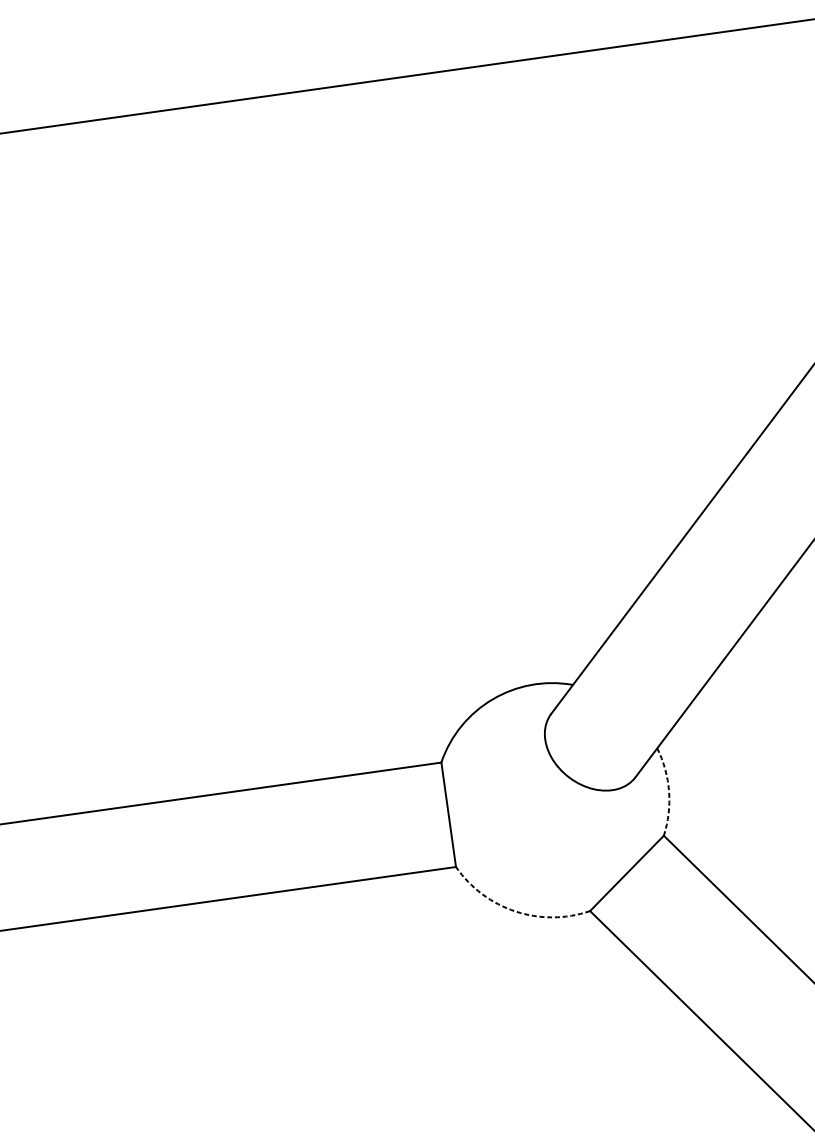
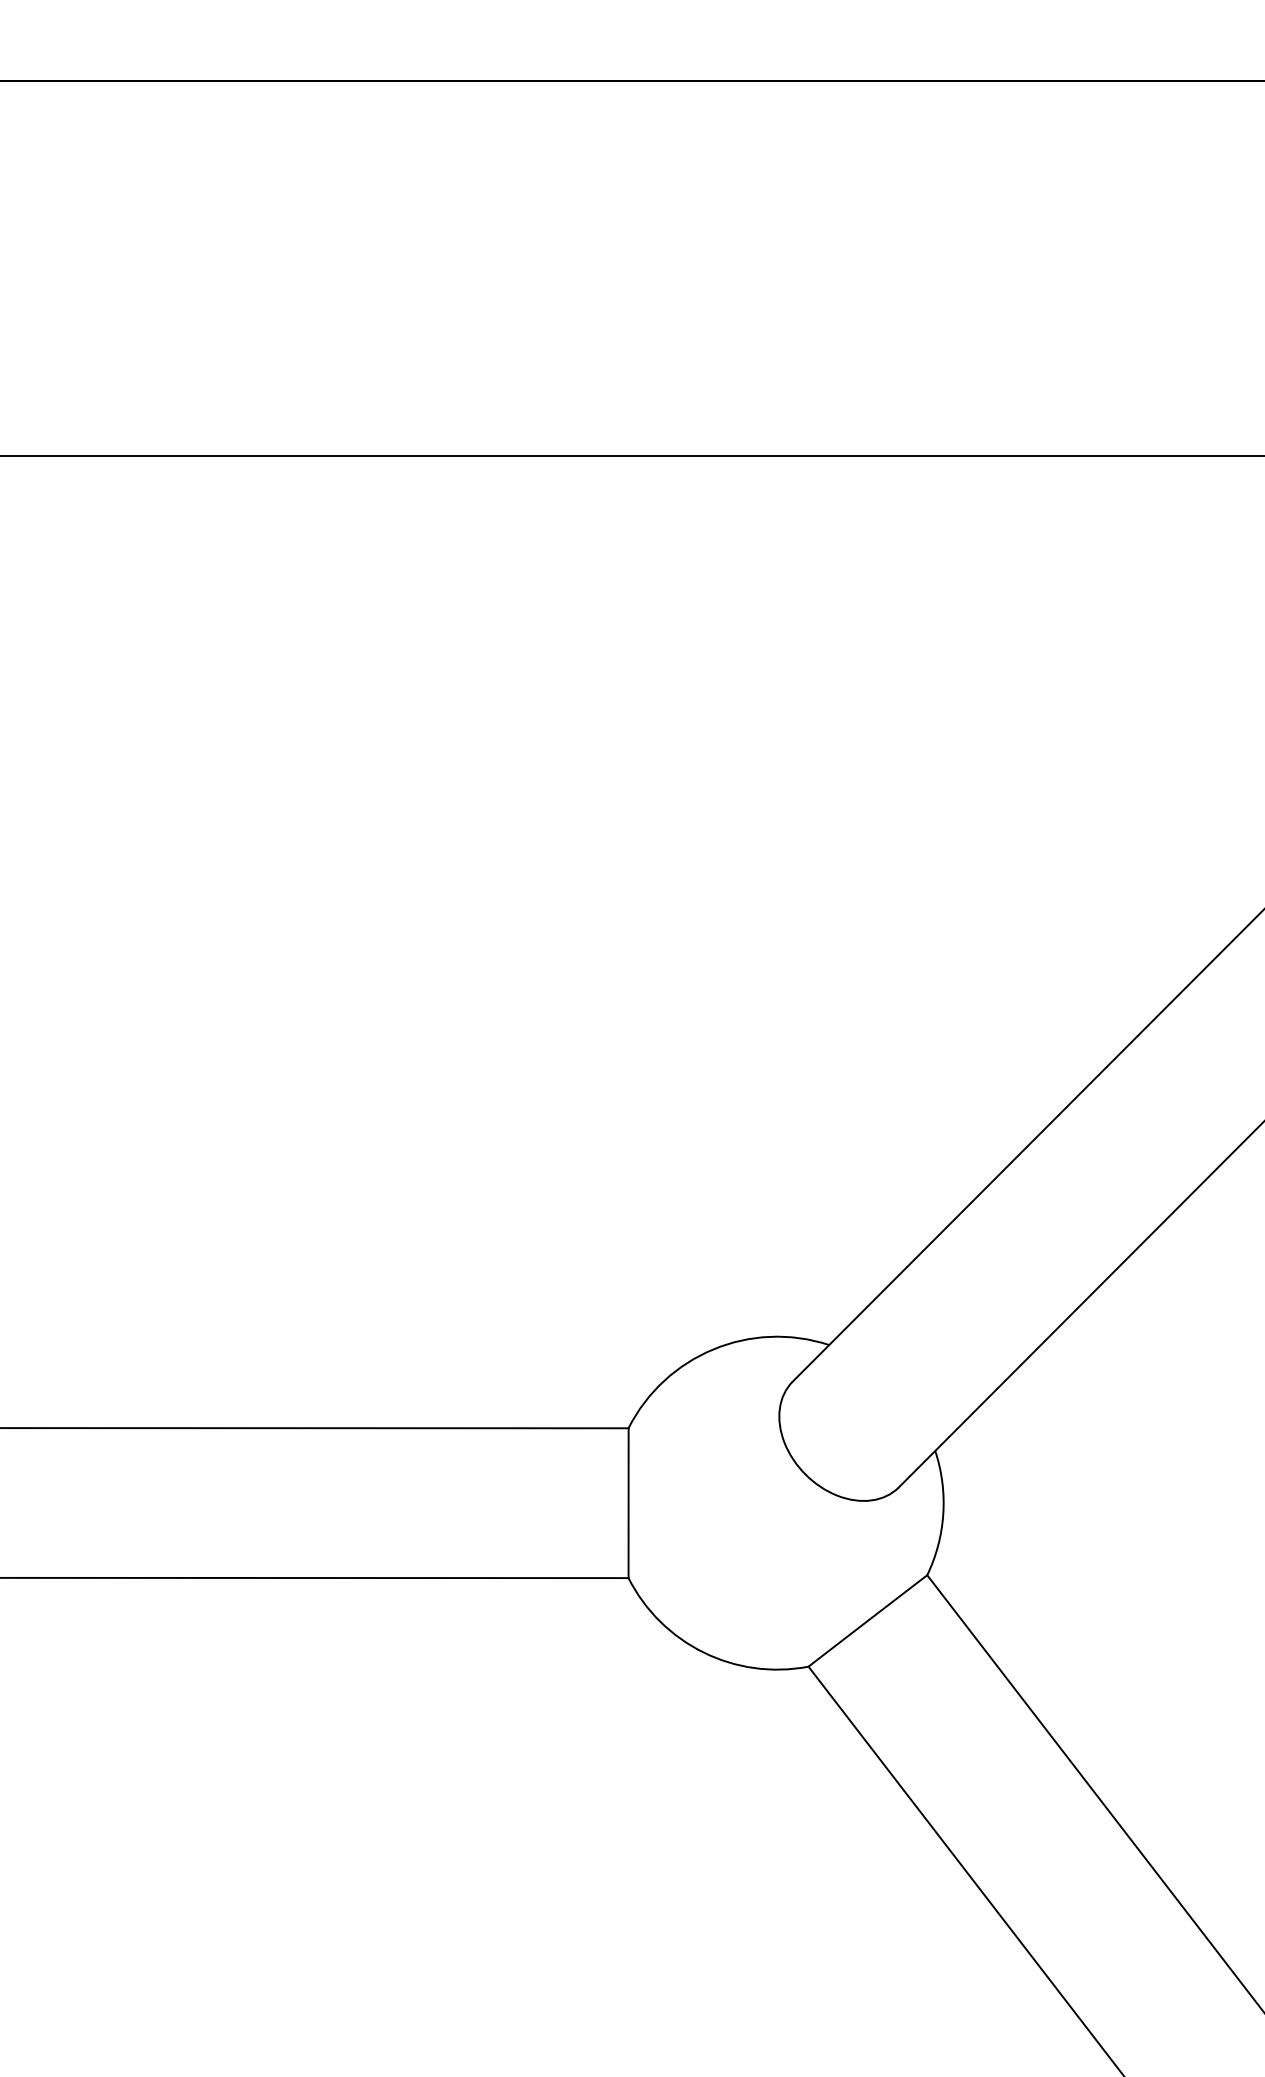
arc: (669, 791) -> (943, 1513), dashed -> solid
arc: (515, 911) -> (703, 1652), dashed -> solid

